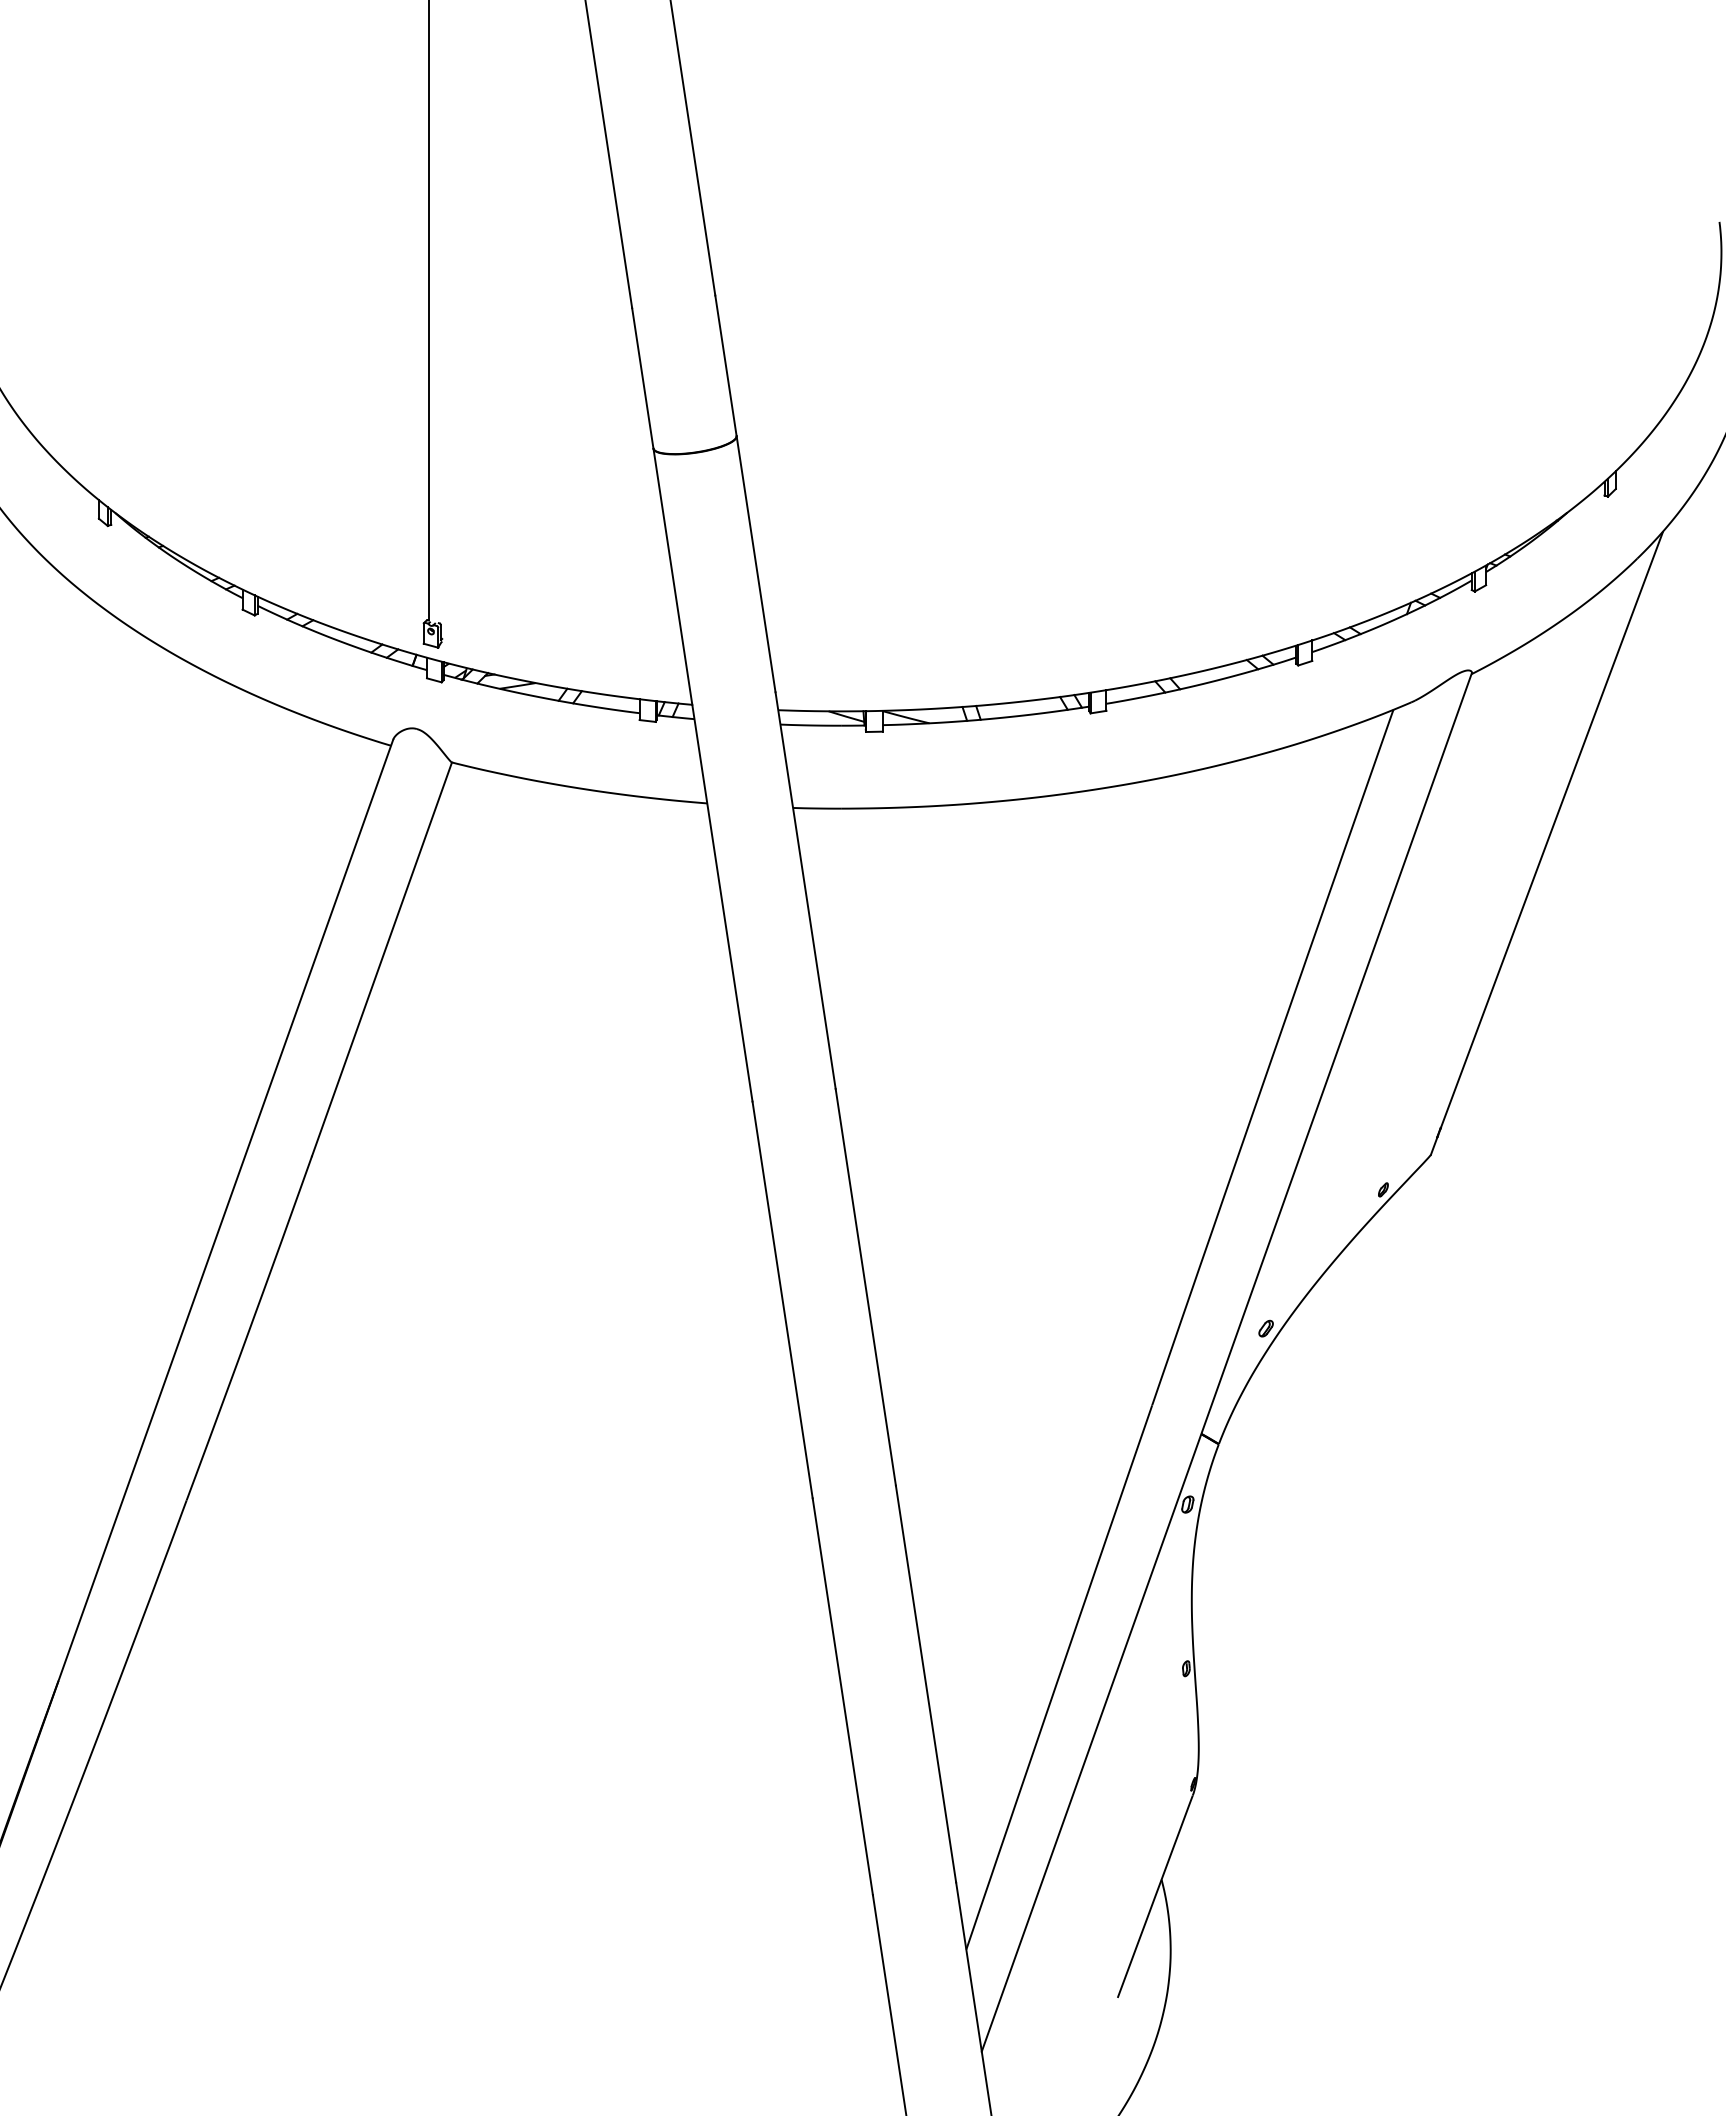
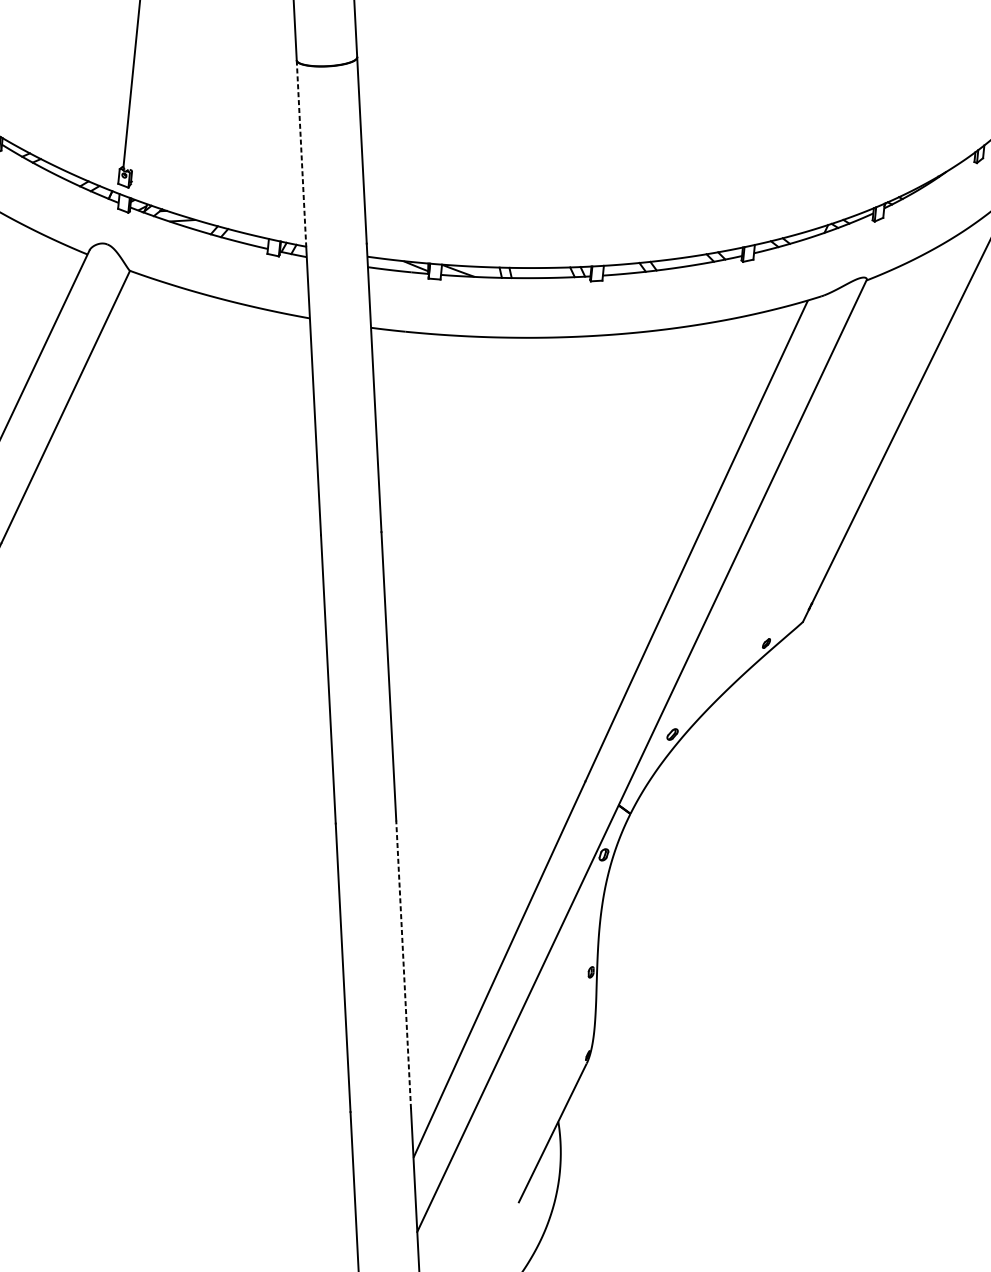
line: (672, 576) -> (301, 153), solid -> dashed
line: (926, 1684) -> (403, 965), solid -> dashed

